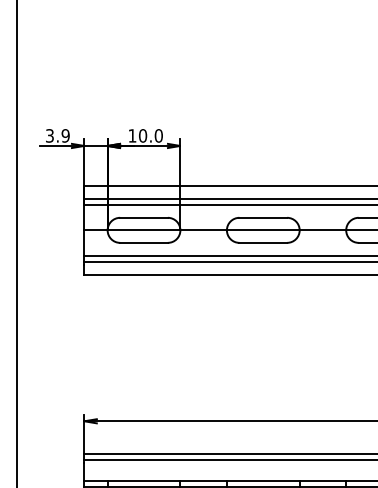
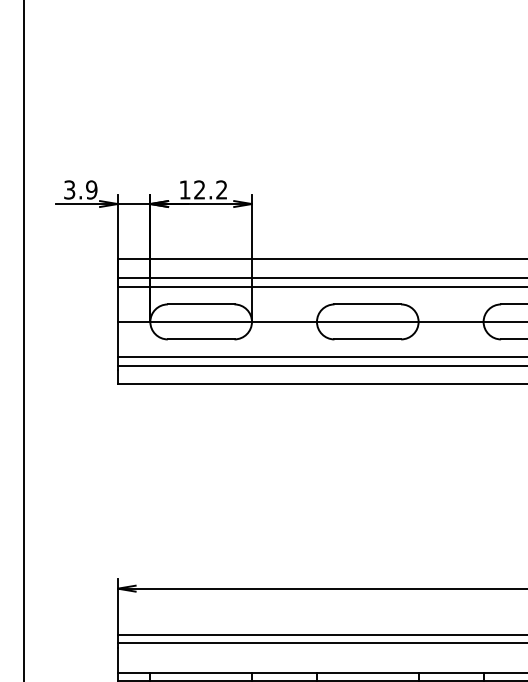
text: (150, 135) -> (210, 189), 10.0 -> 12.2

